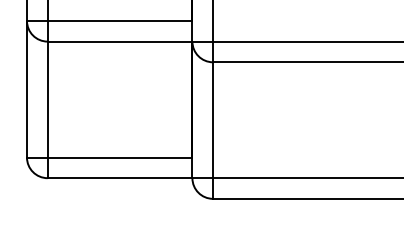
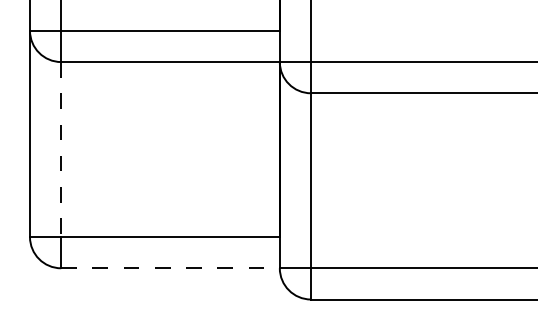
line: (47, 99) -> (60, 149), solid -> dashed
line: (120, 178) -> (171, 268), solid -> dashed

